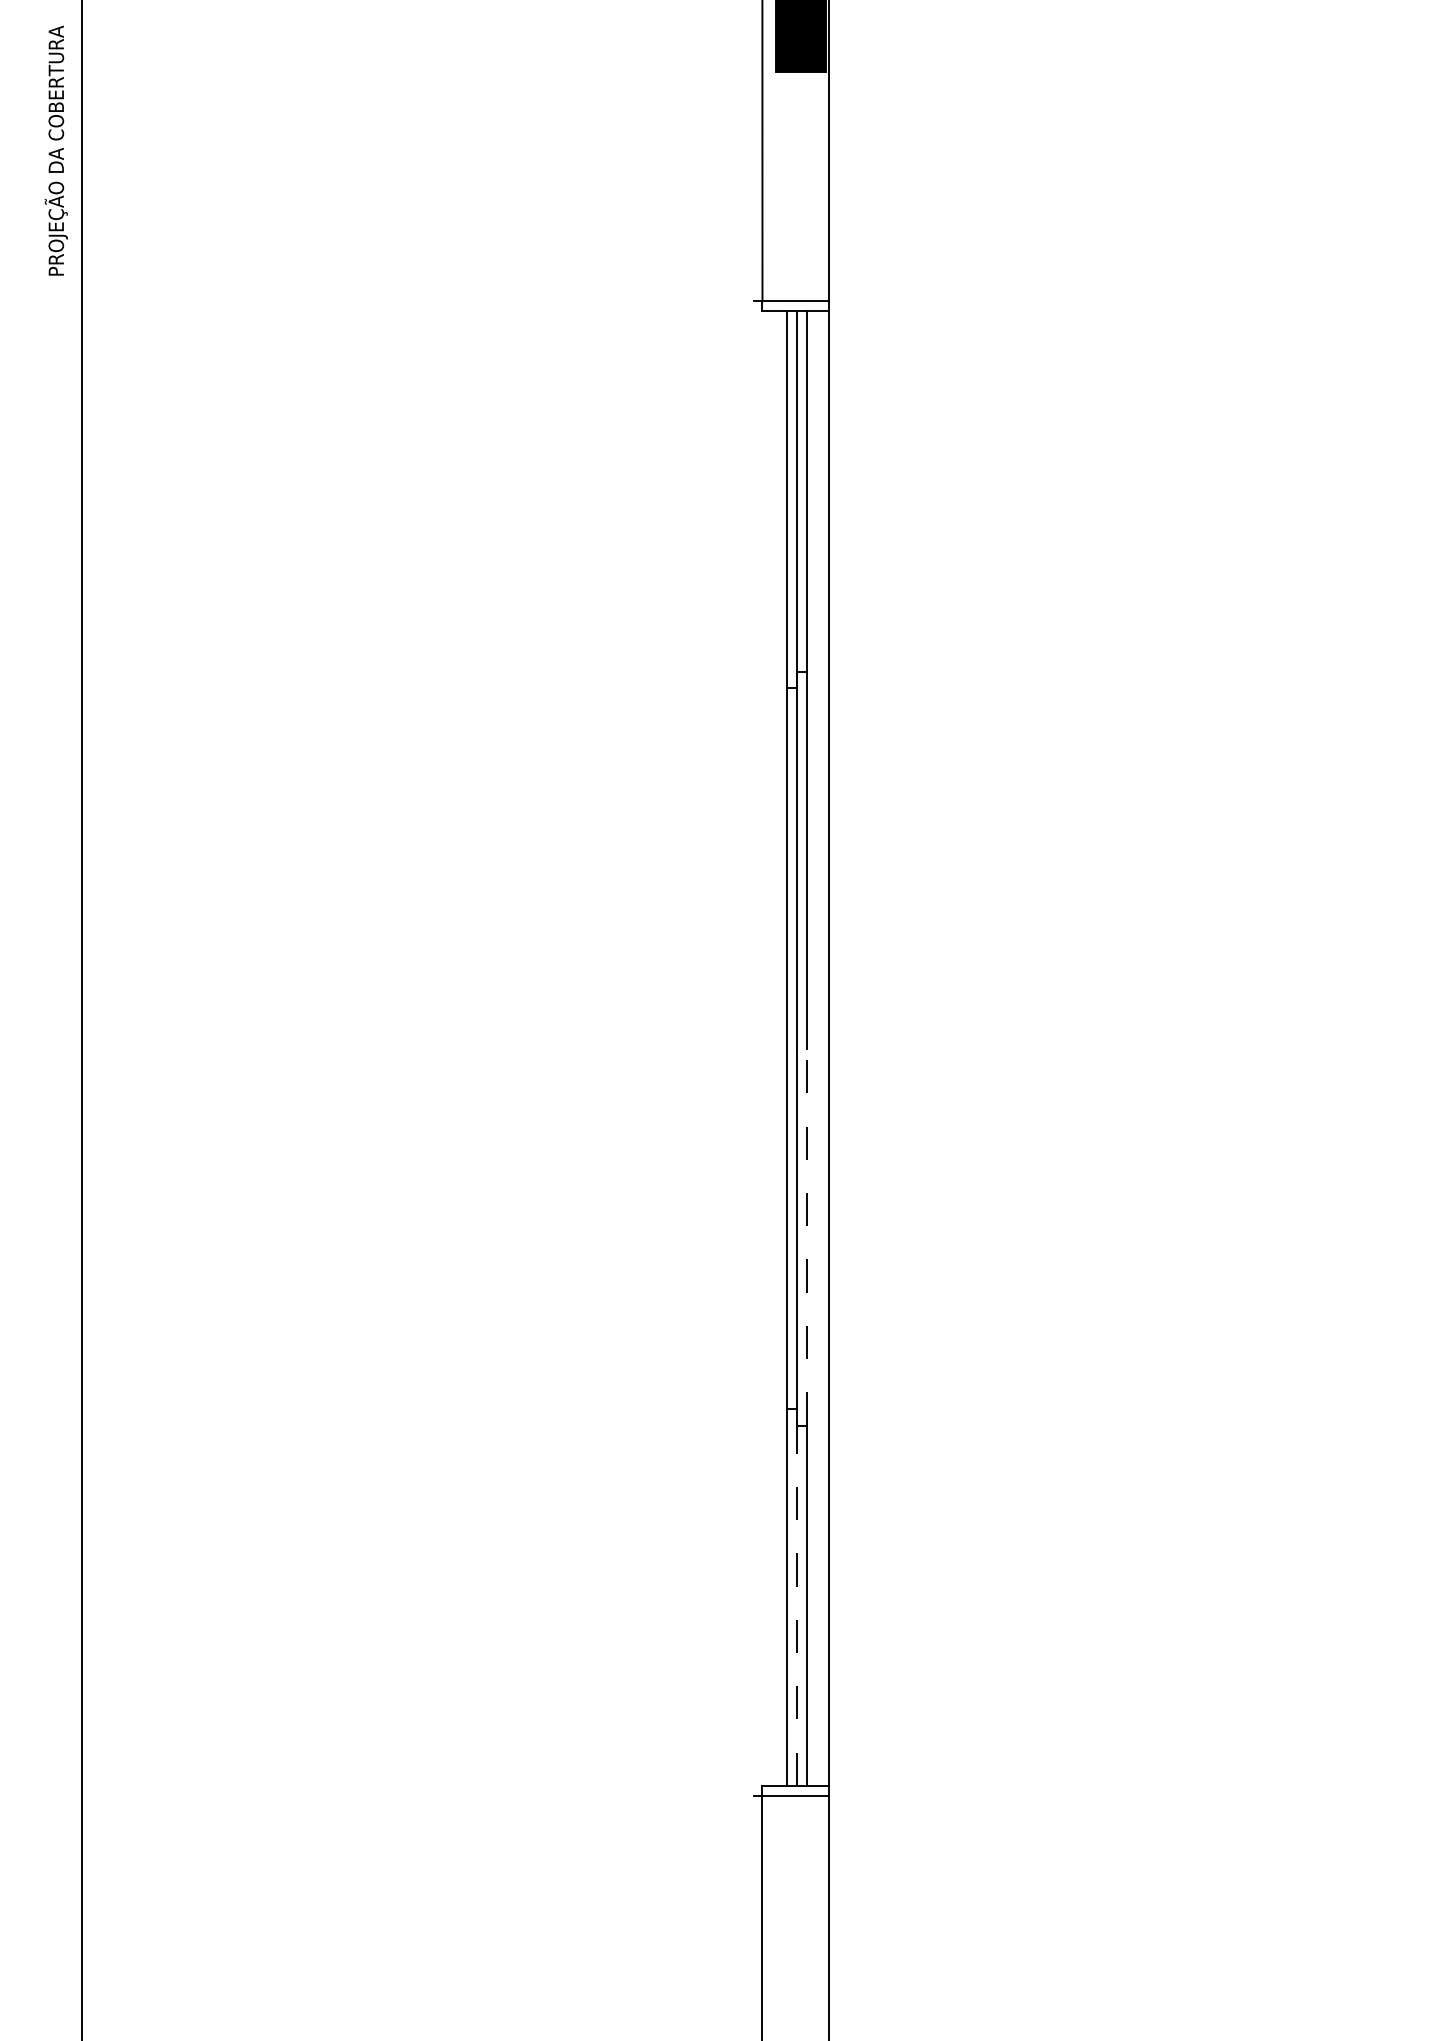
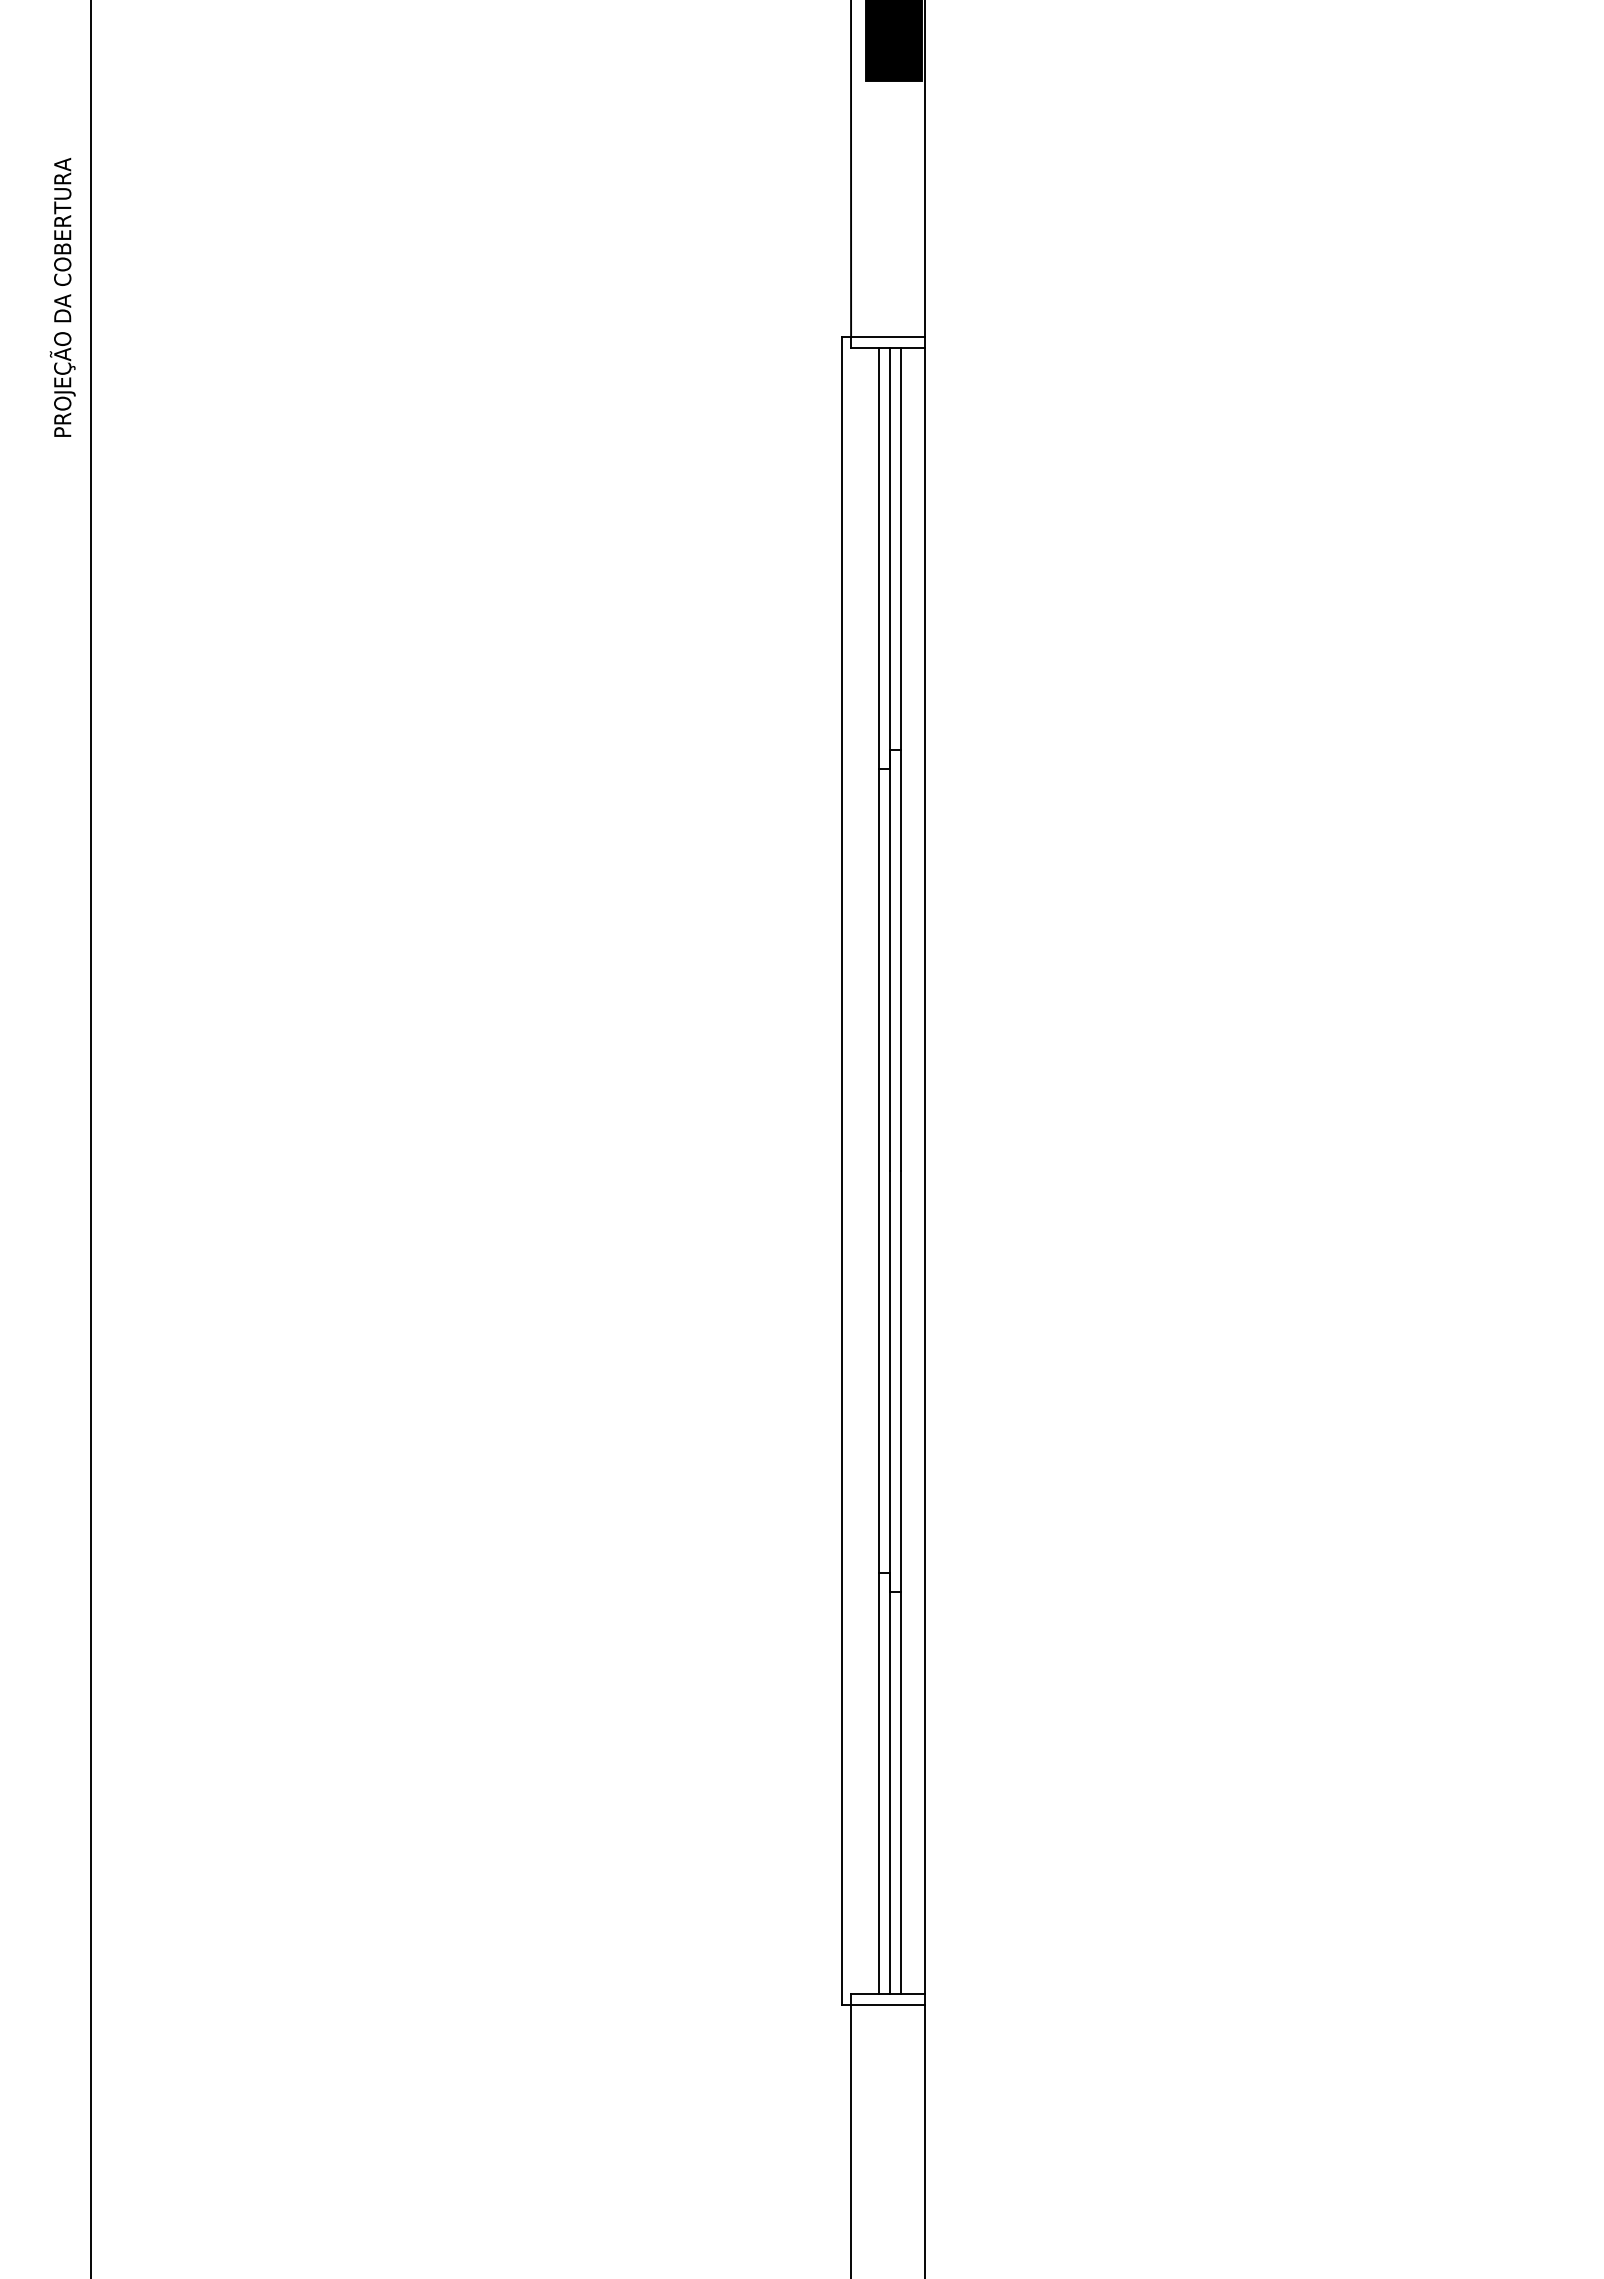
text: (56, 150) -> (62, 297), moved
line: (753, 1048) -> (841, 1170), added
line: (807, 1236) -> (901, 1380), dashed -> solid
line: (797, 1597) -> (890, 1783), dashed -> solid

